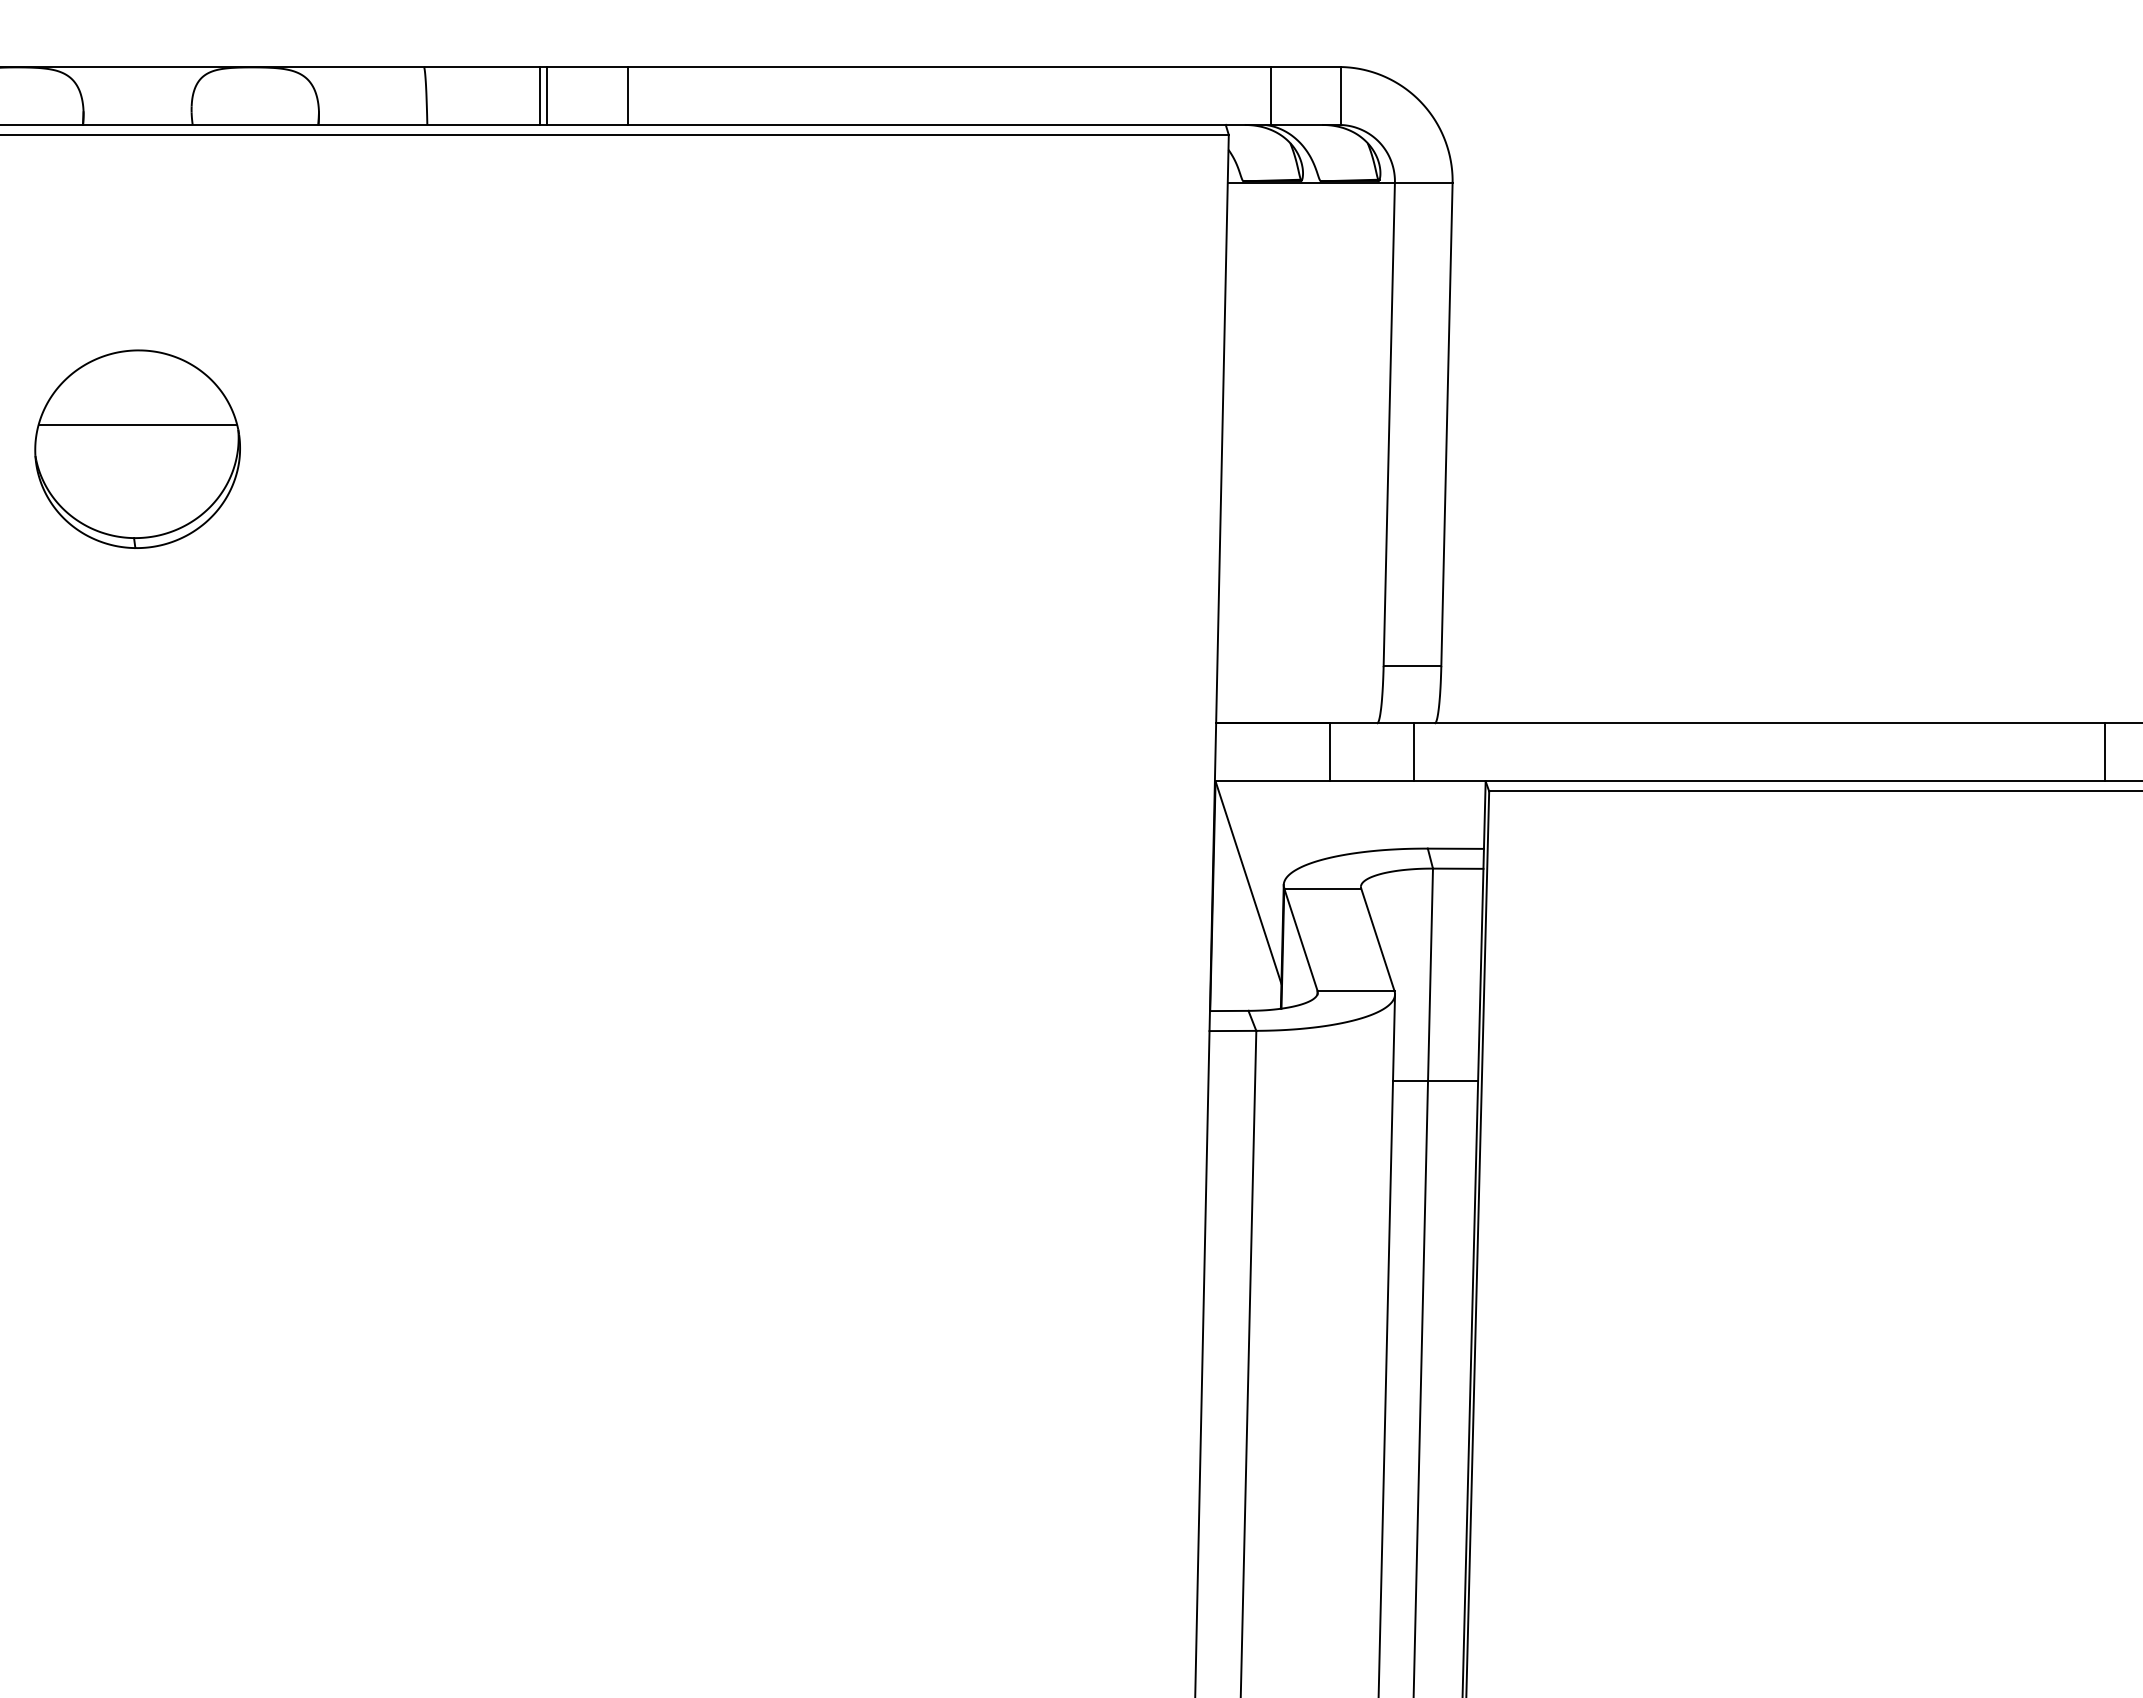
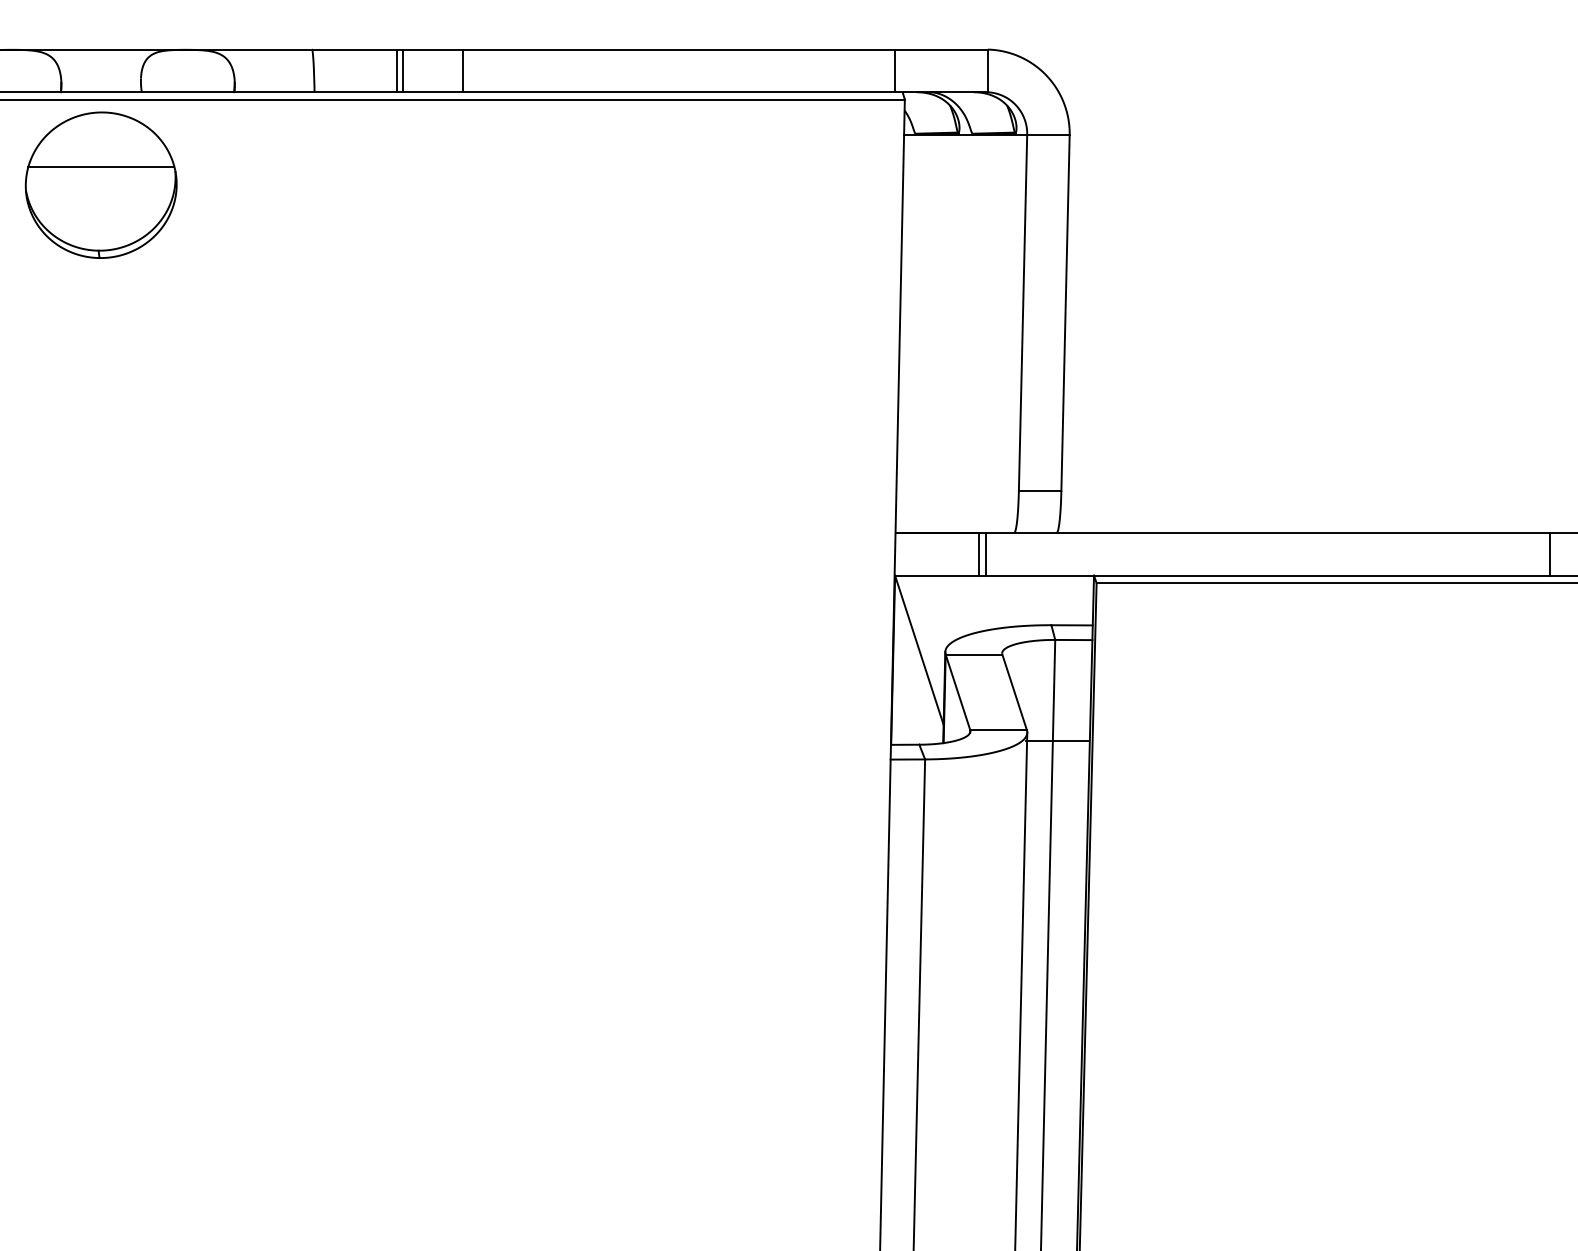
line: (1270, 95) -> (895, 70), moved
part: (137, 448) -> (101, 184), moved
line: (1413, 752) -> (985, 554), moved
line: (1435, 1081) -> (1057, 740), moved

